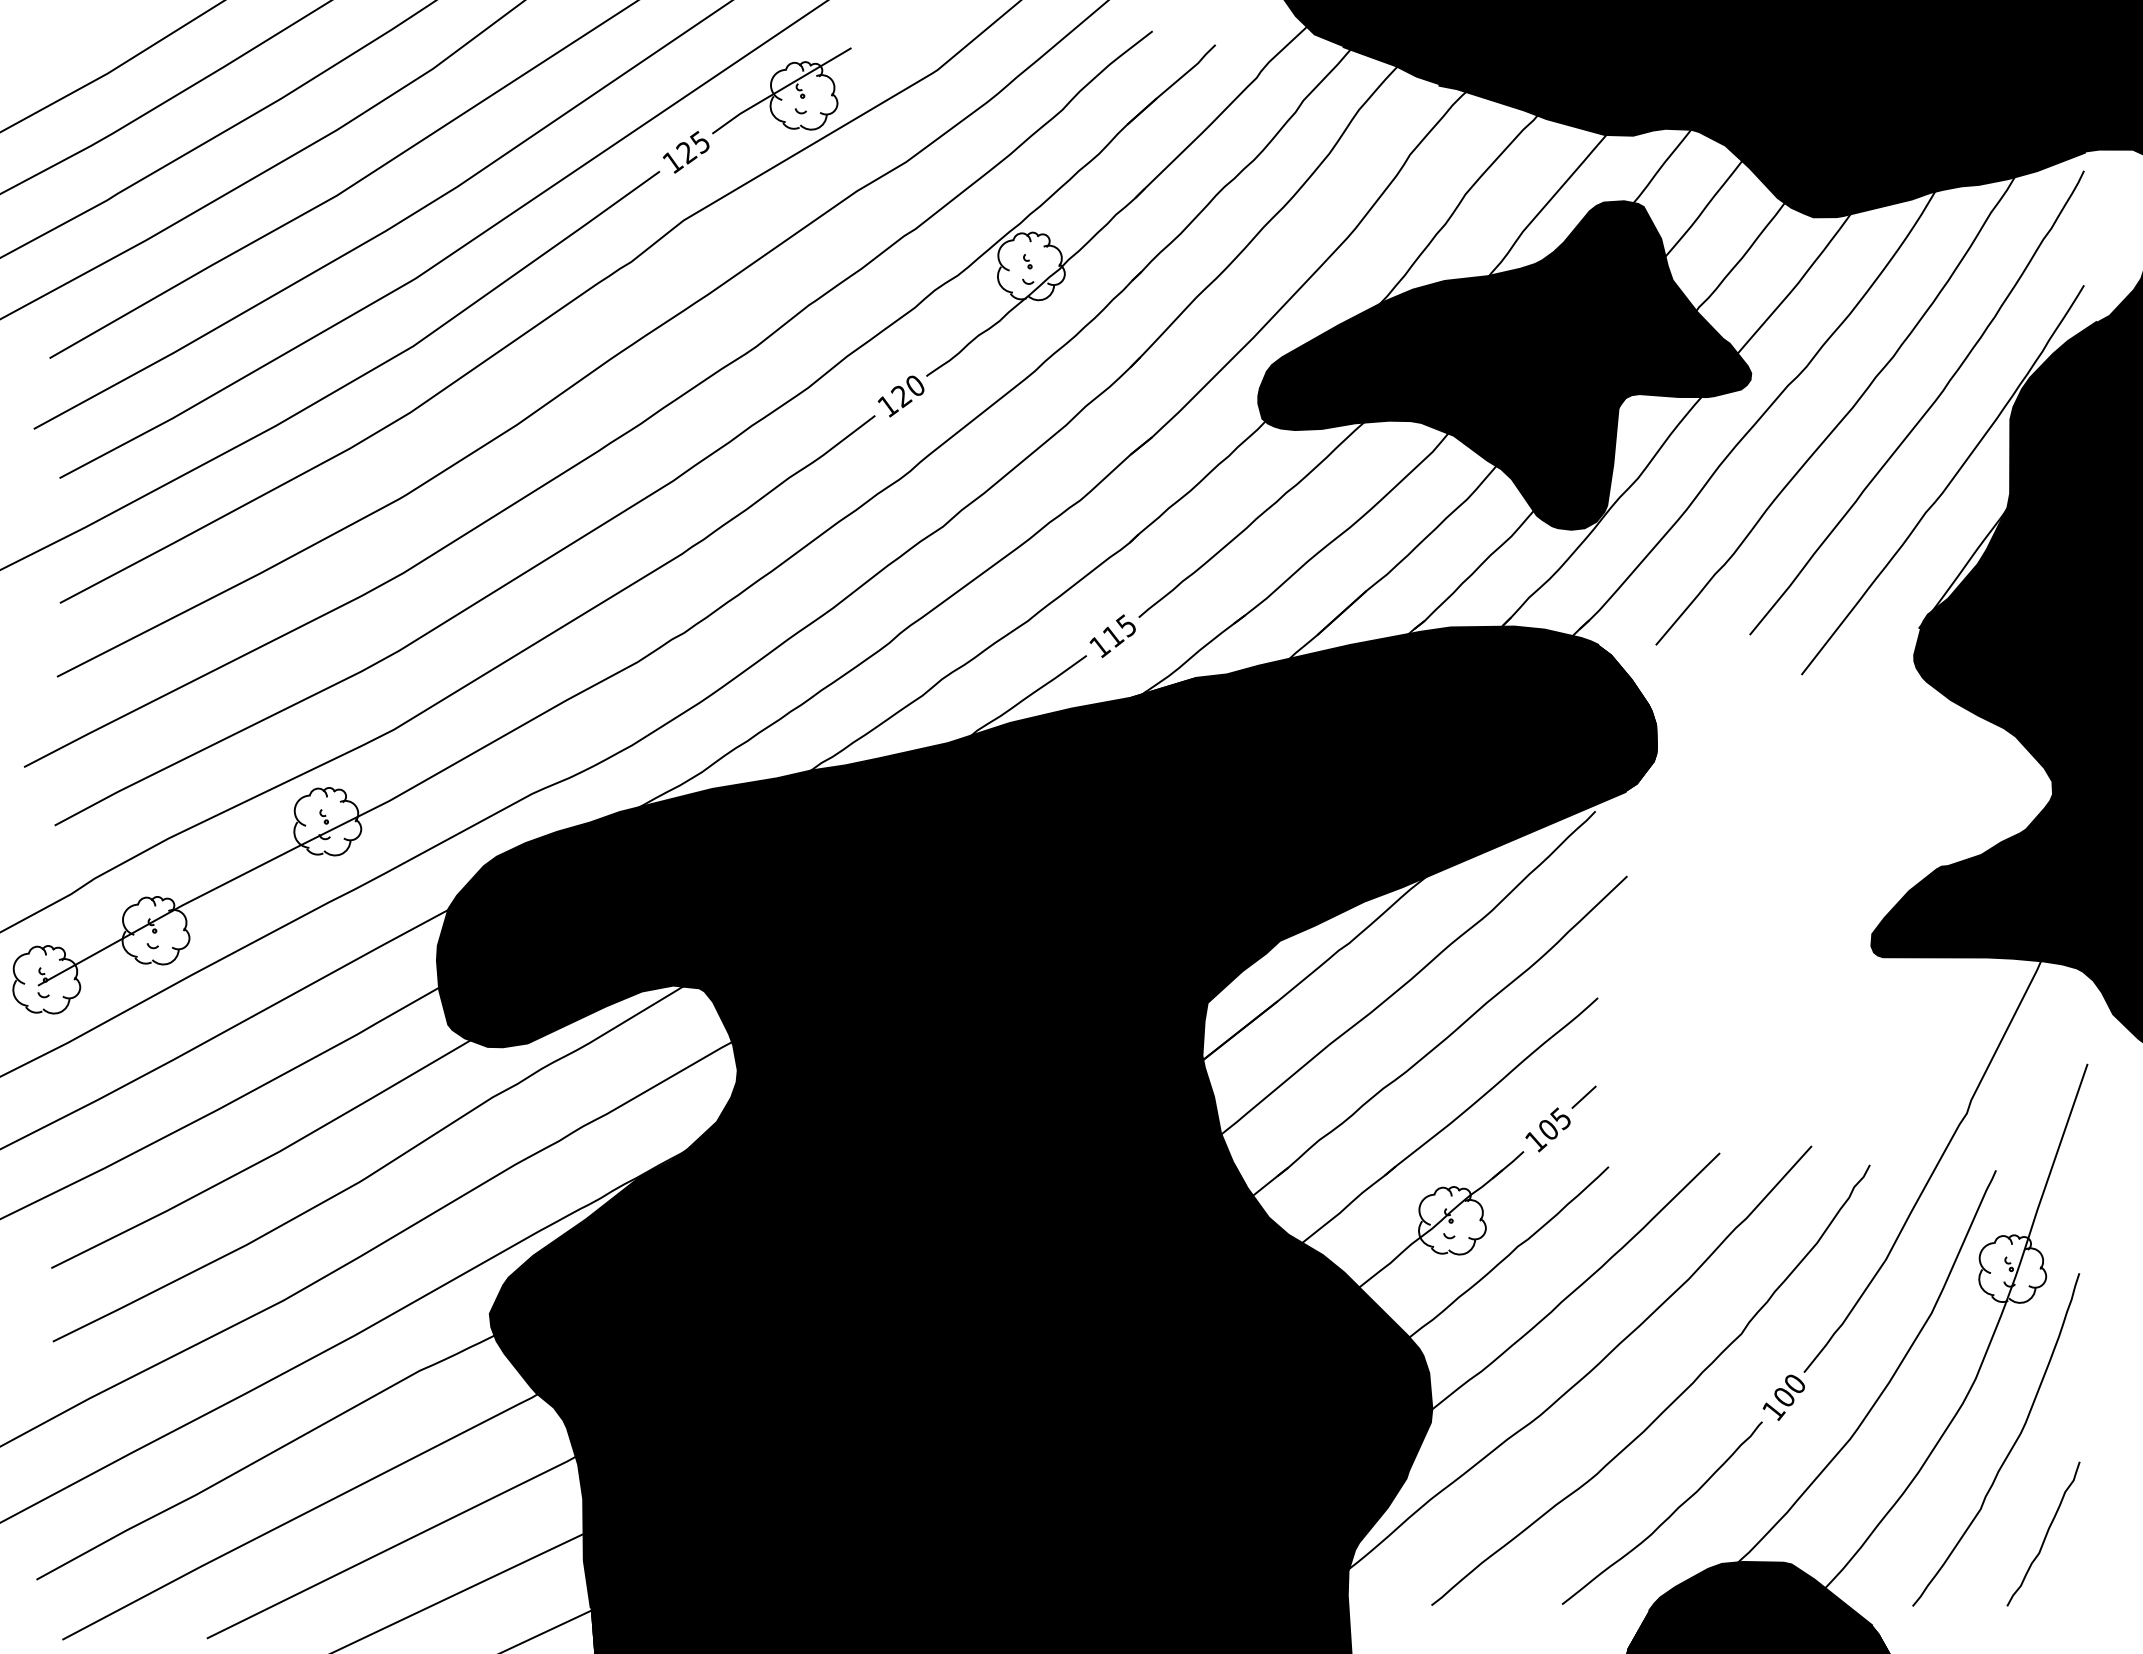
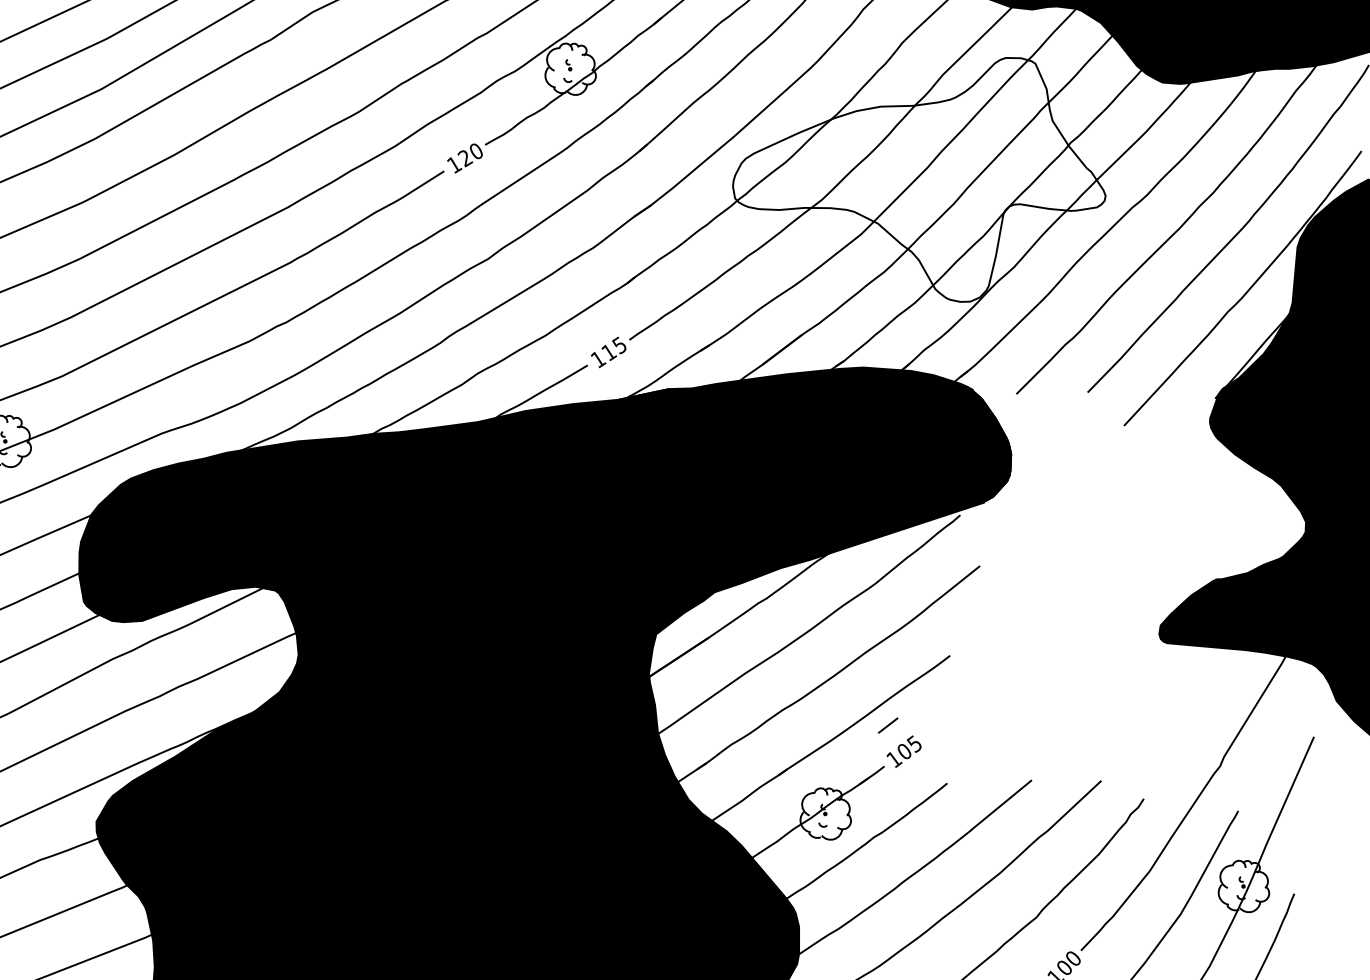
fill: (1504, 365) -> (920, 174), removed
line: (1583, 1096) -> (887, 724), moved

